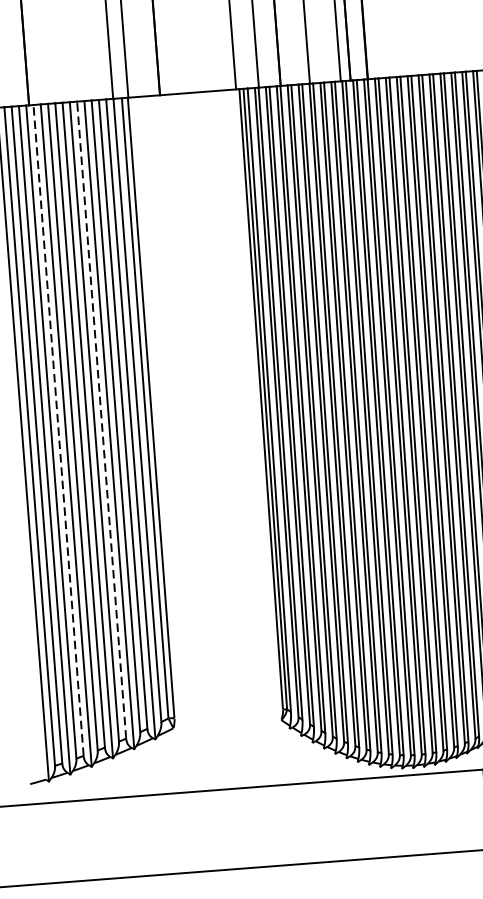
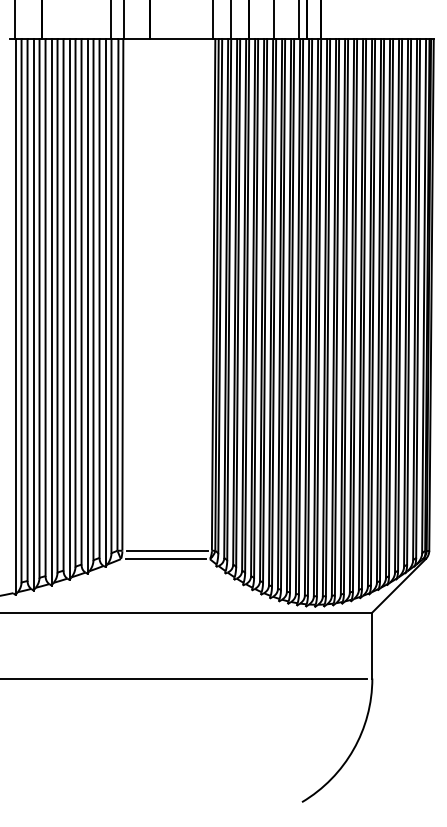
line: (101, 419) -> (81, 301), dashed -> solid
line: (58, 430) -> (45, 307), dashed -> solid
line: (229, 713) -> (167, 550), added
line: (227, 724) -> (165, 559), added

